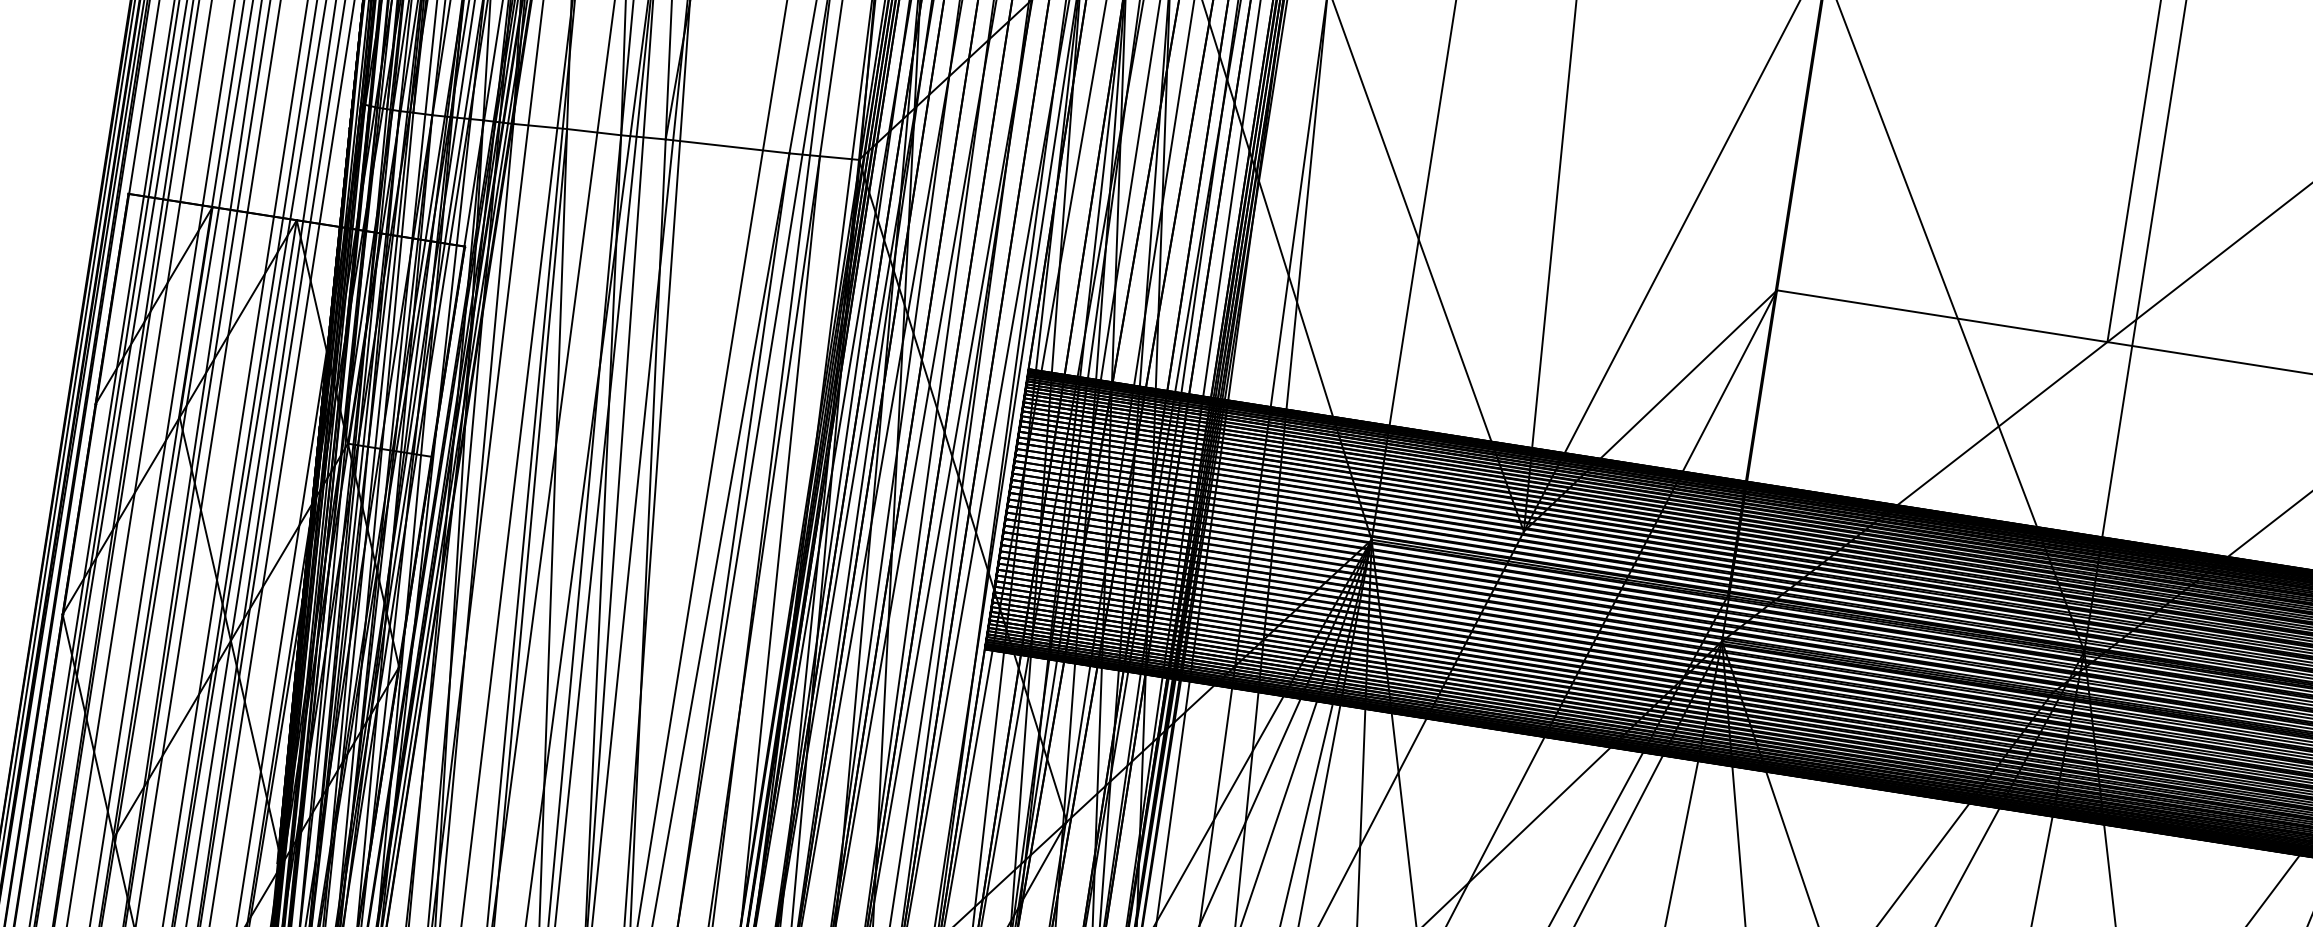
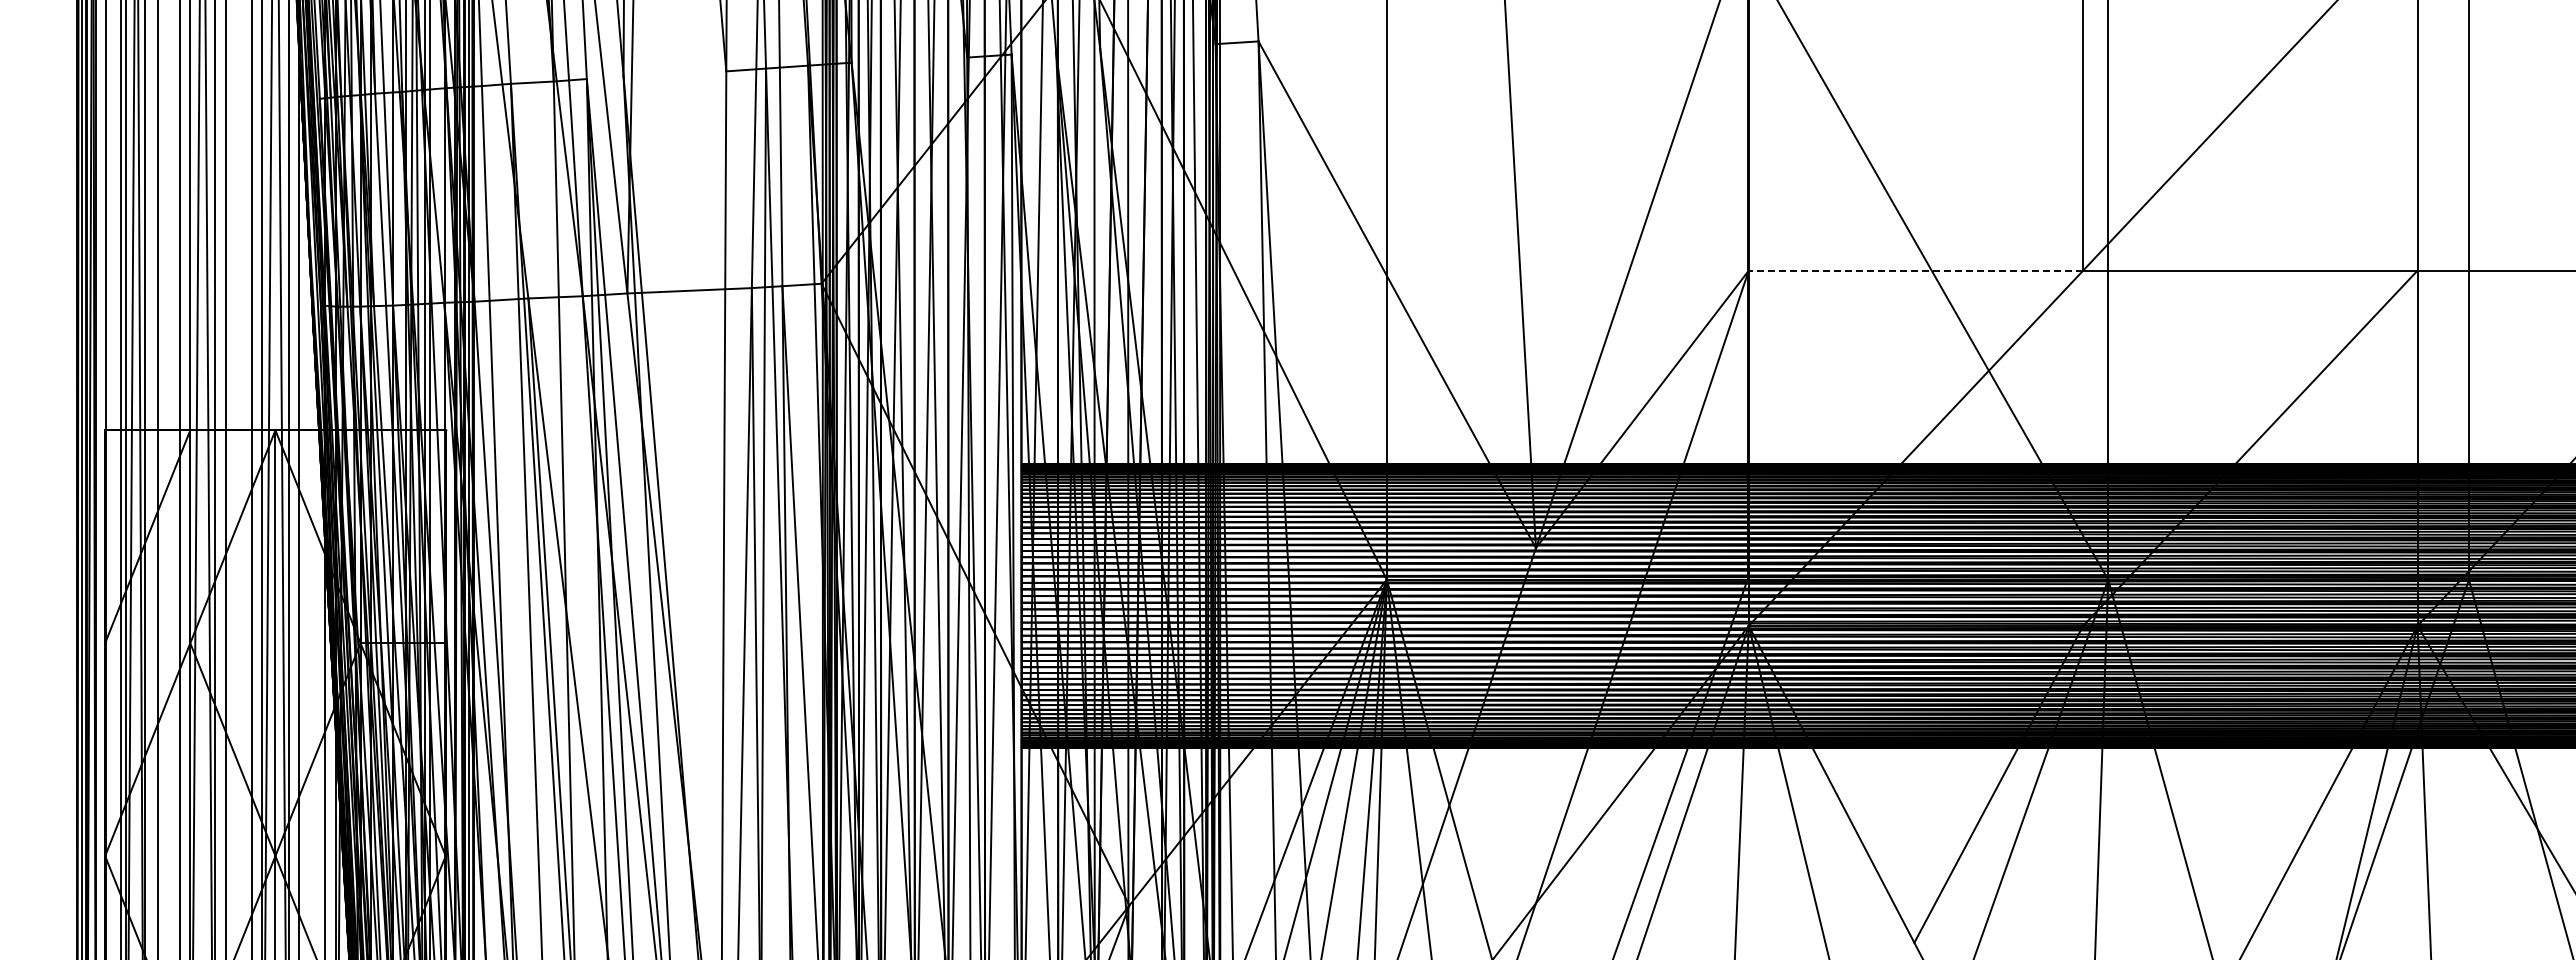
line: (1941, 316) -> (1915, 270), solid -> dashed

